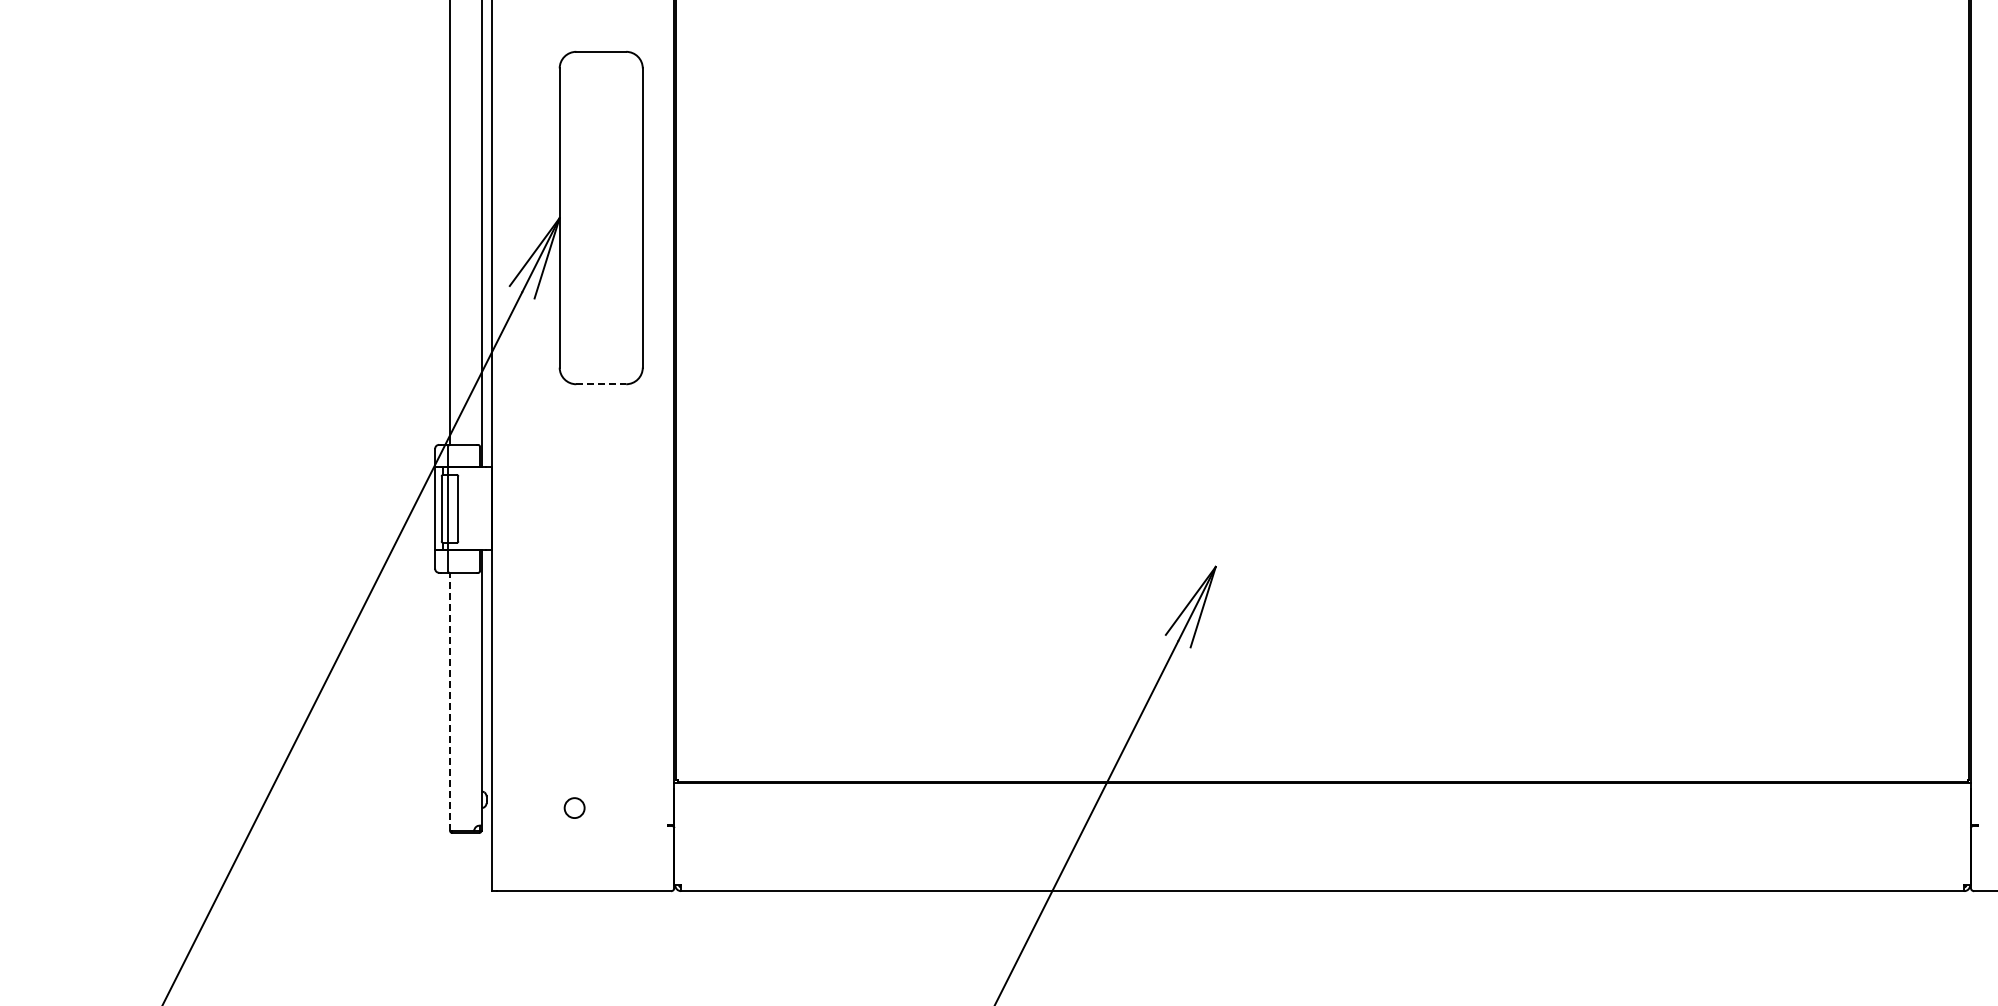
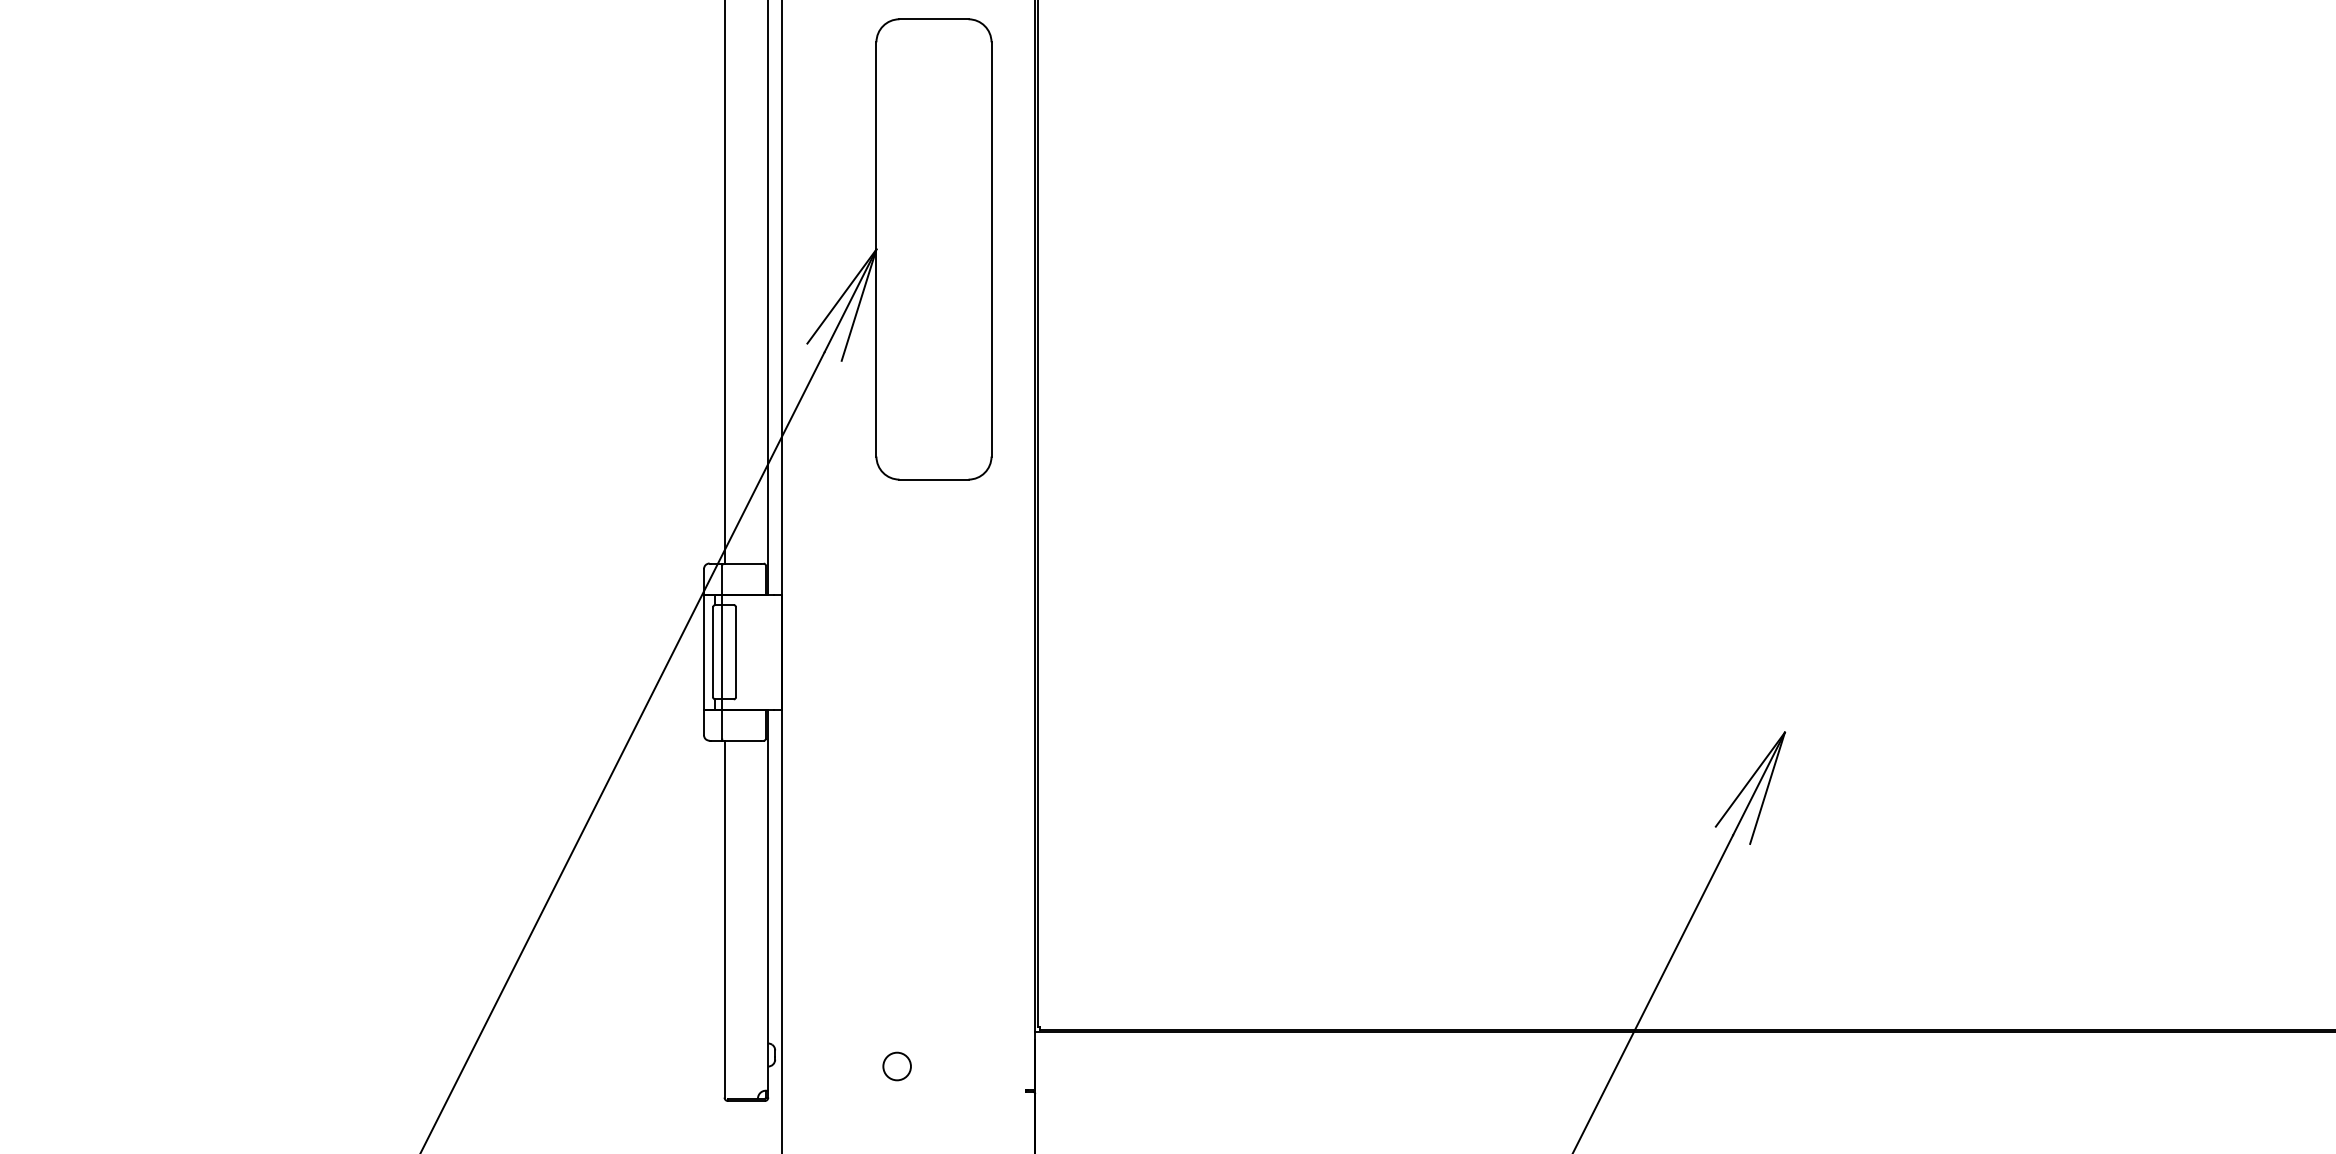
line: (601, 384) -> (934, 479), dashed -> solid
line: (449, 701) -> (723, 918), dashed -> solid

